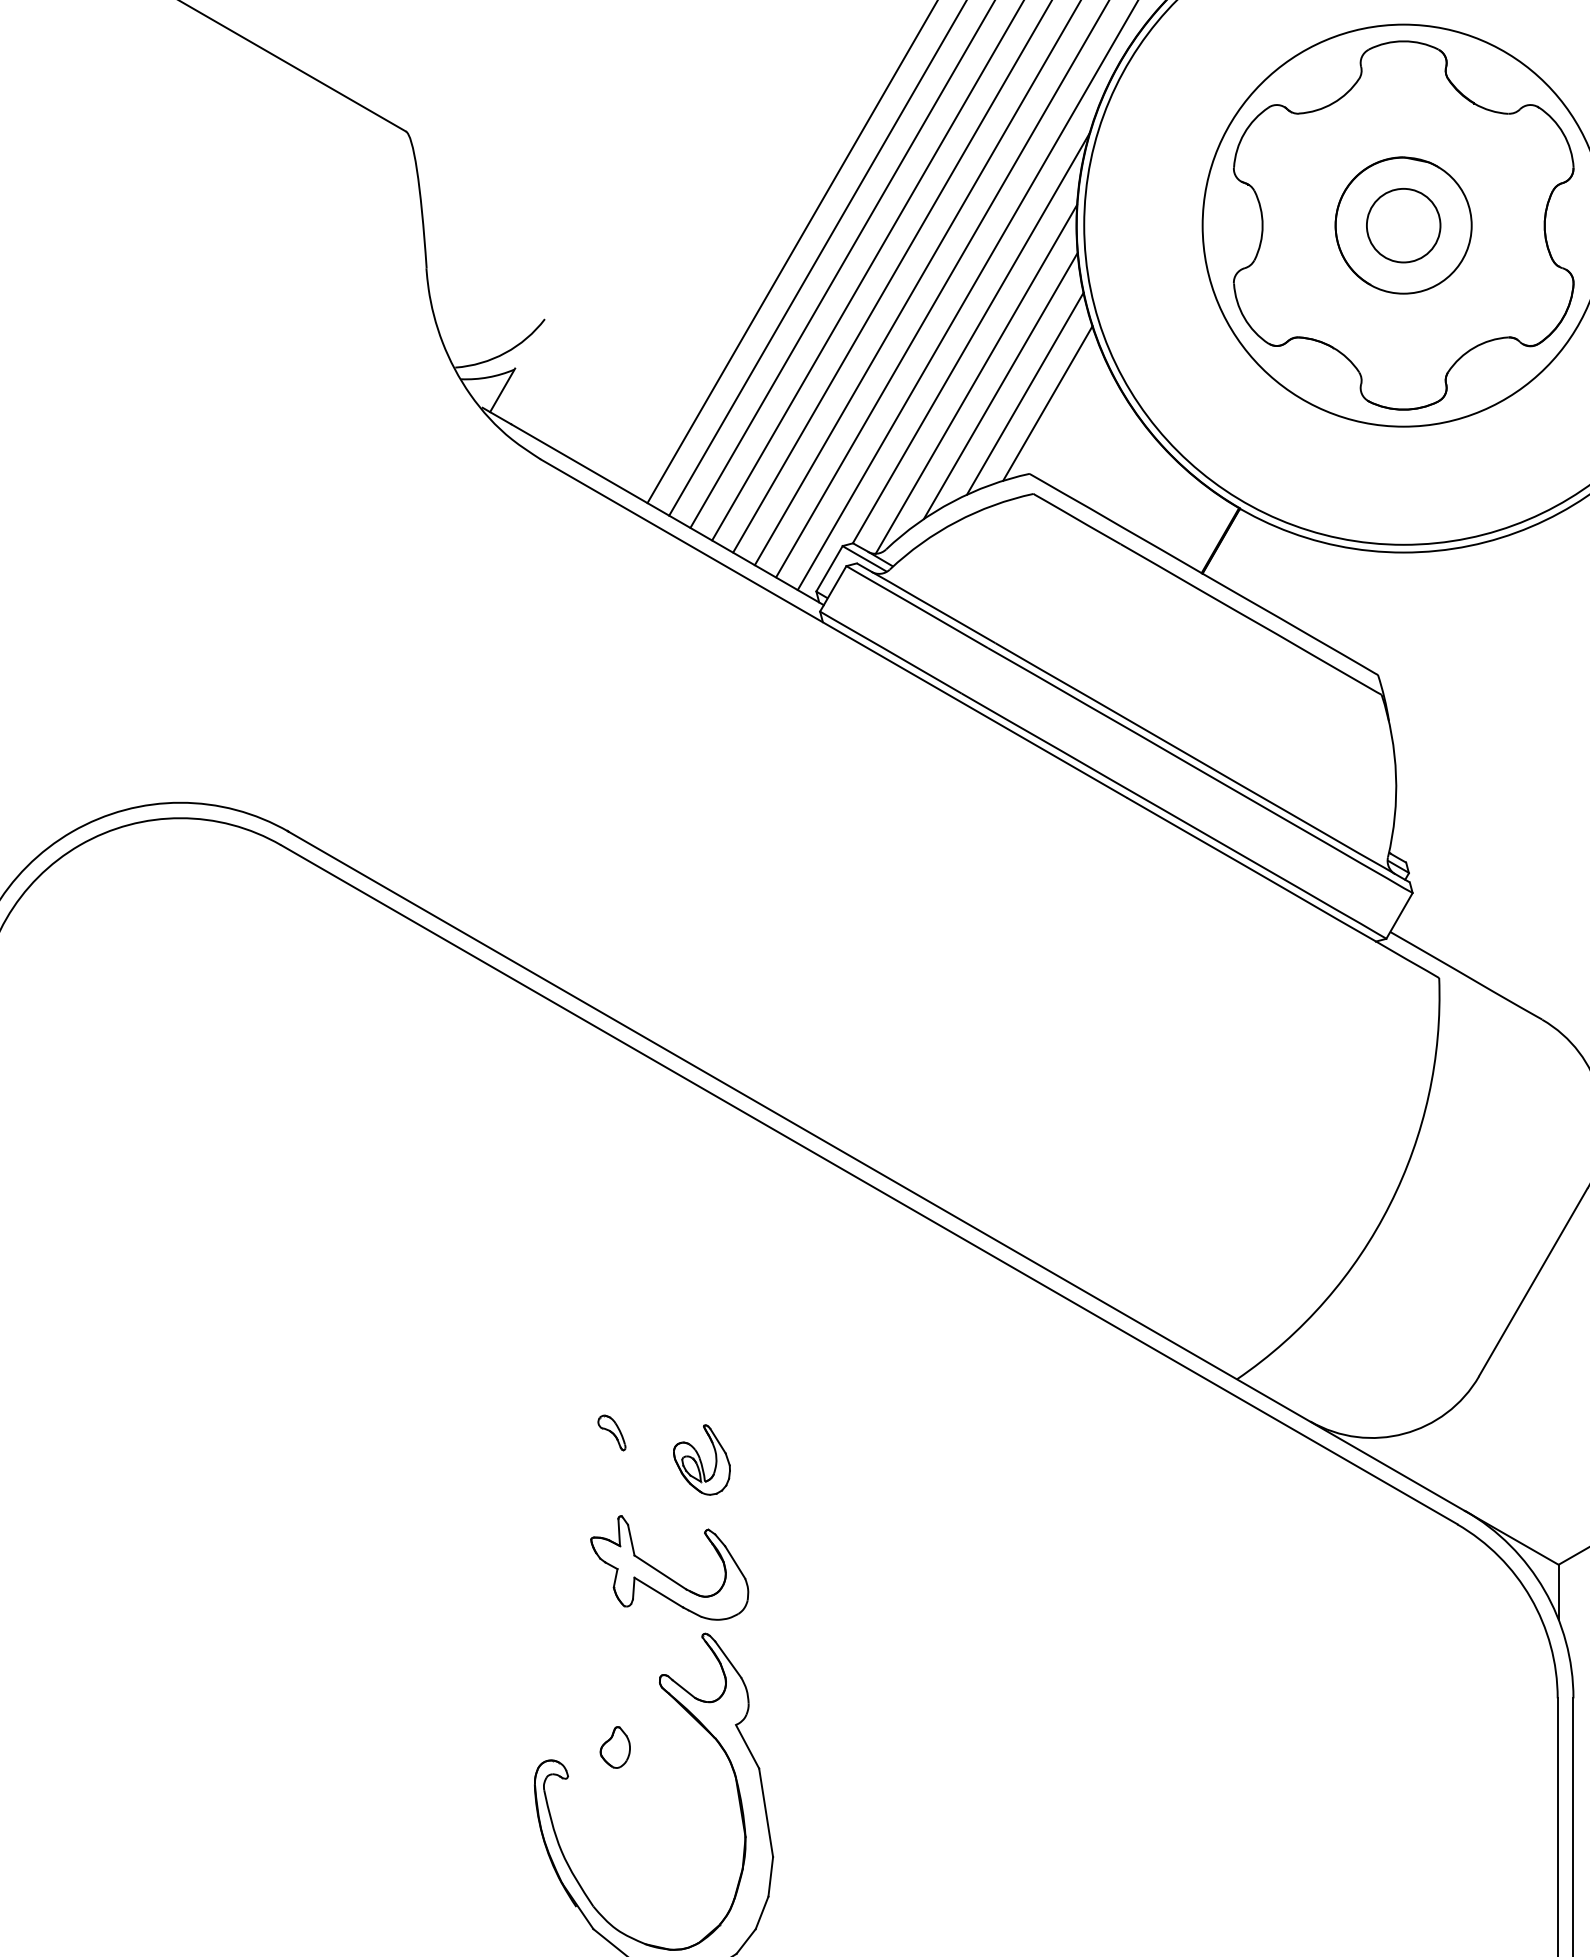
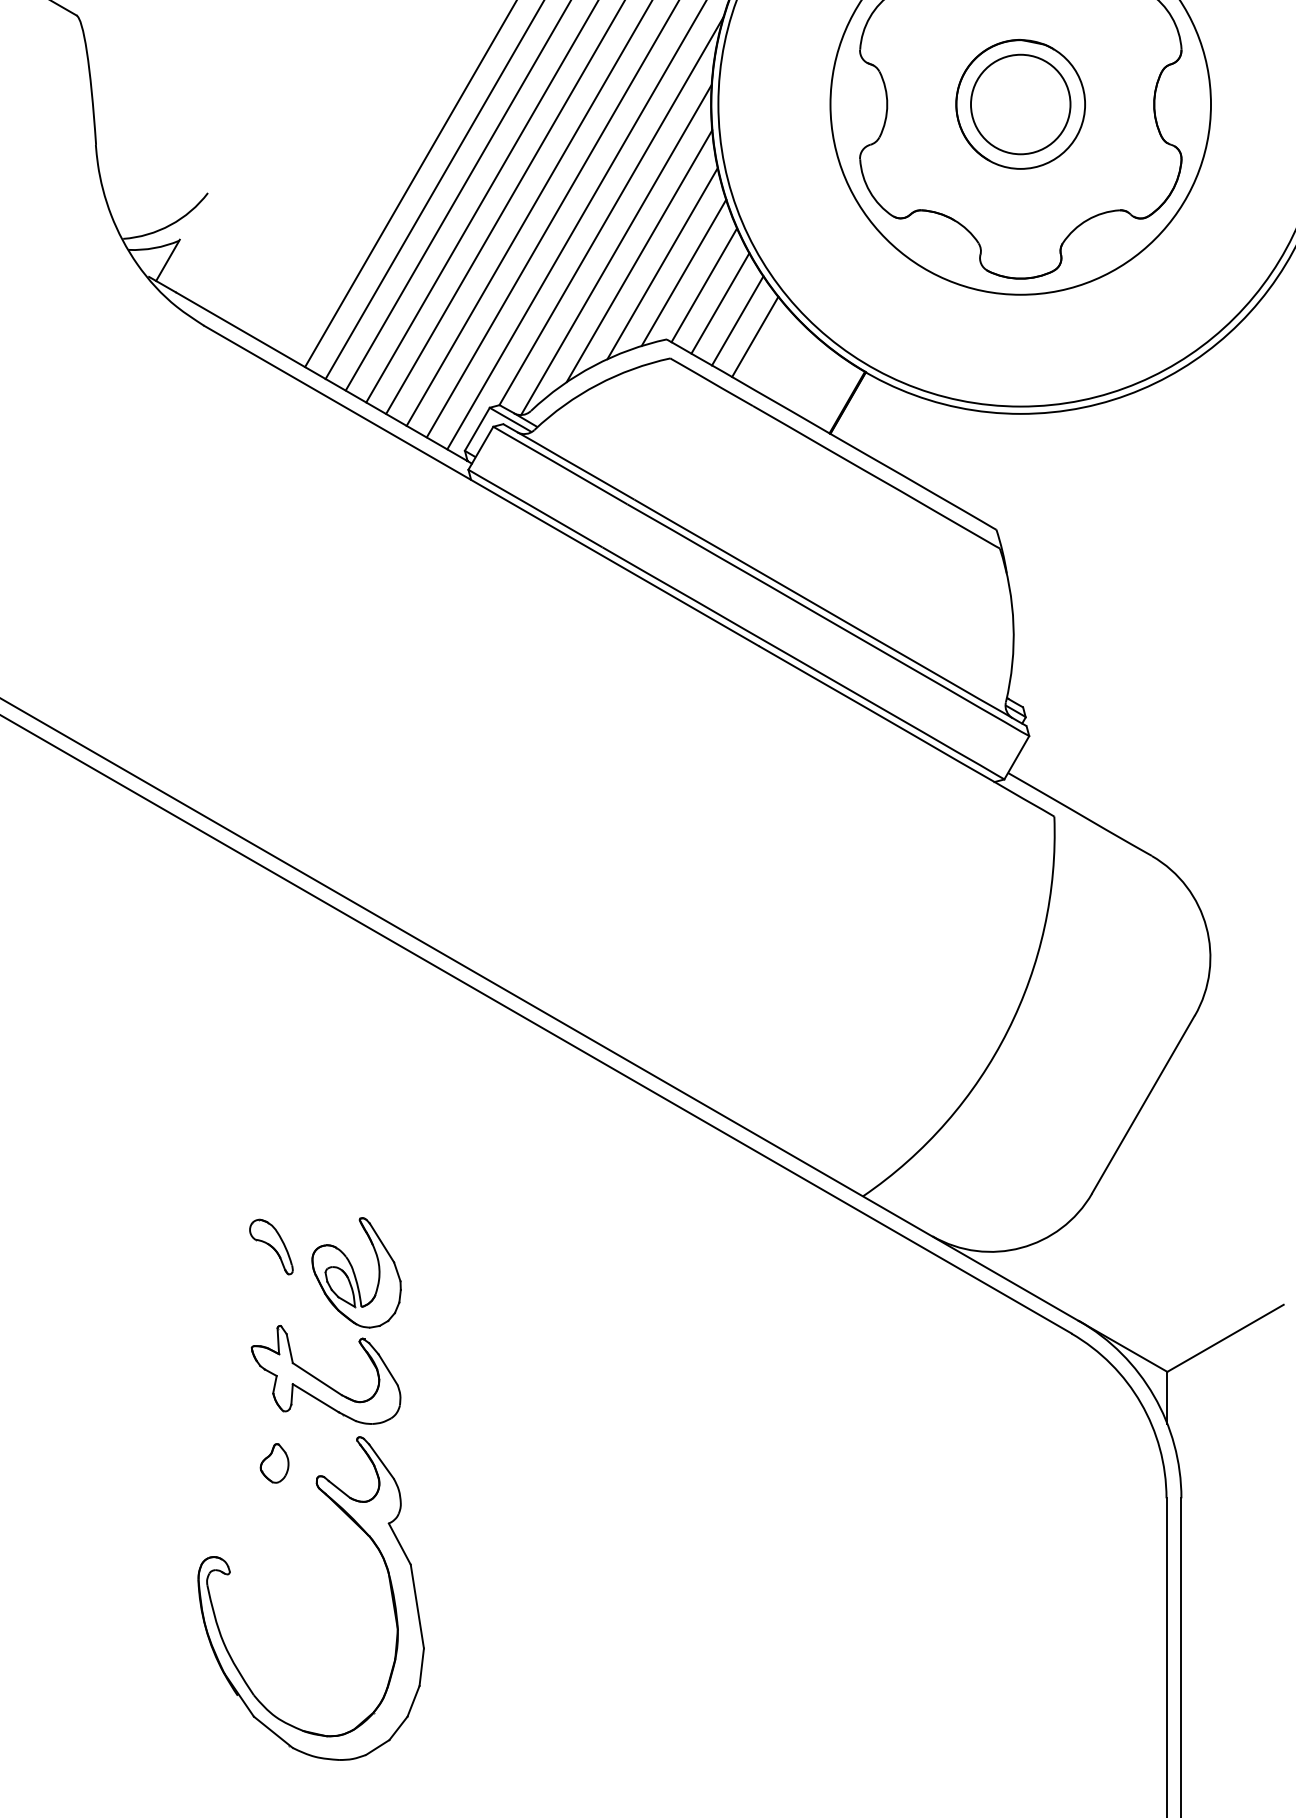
circle: (1403, 225) -> (1020, 104), size x1.43
line: (1069, 416) -> (704, 285), added
line: (1085, 435) -> (719, 303), added
line: (1104, 454) -> (737, 321), added
line: (1122, 470) -> (754, 336), added
part: (611, 1432) -> (271, 1246), size x1.67
part: (701, 1459) -> (356, 1272), size x1.67
part: (614, 1747) -> (273, 1463), moved

